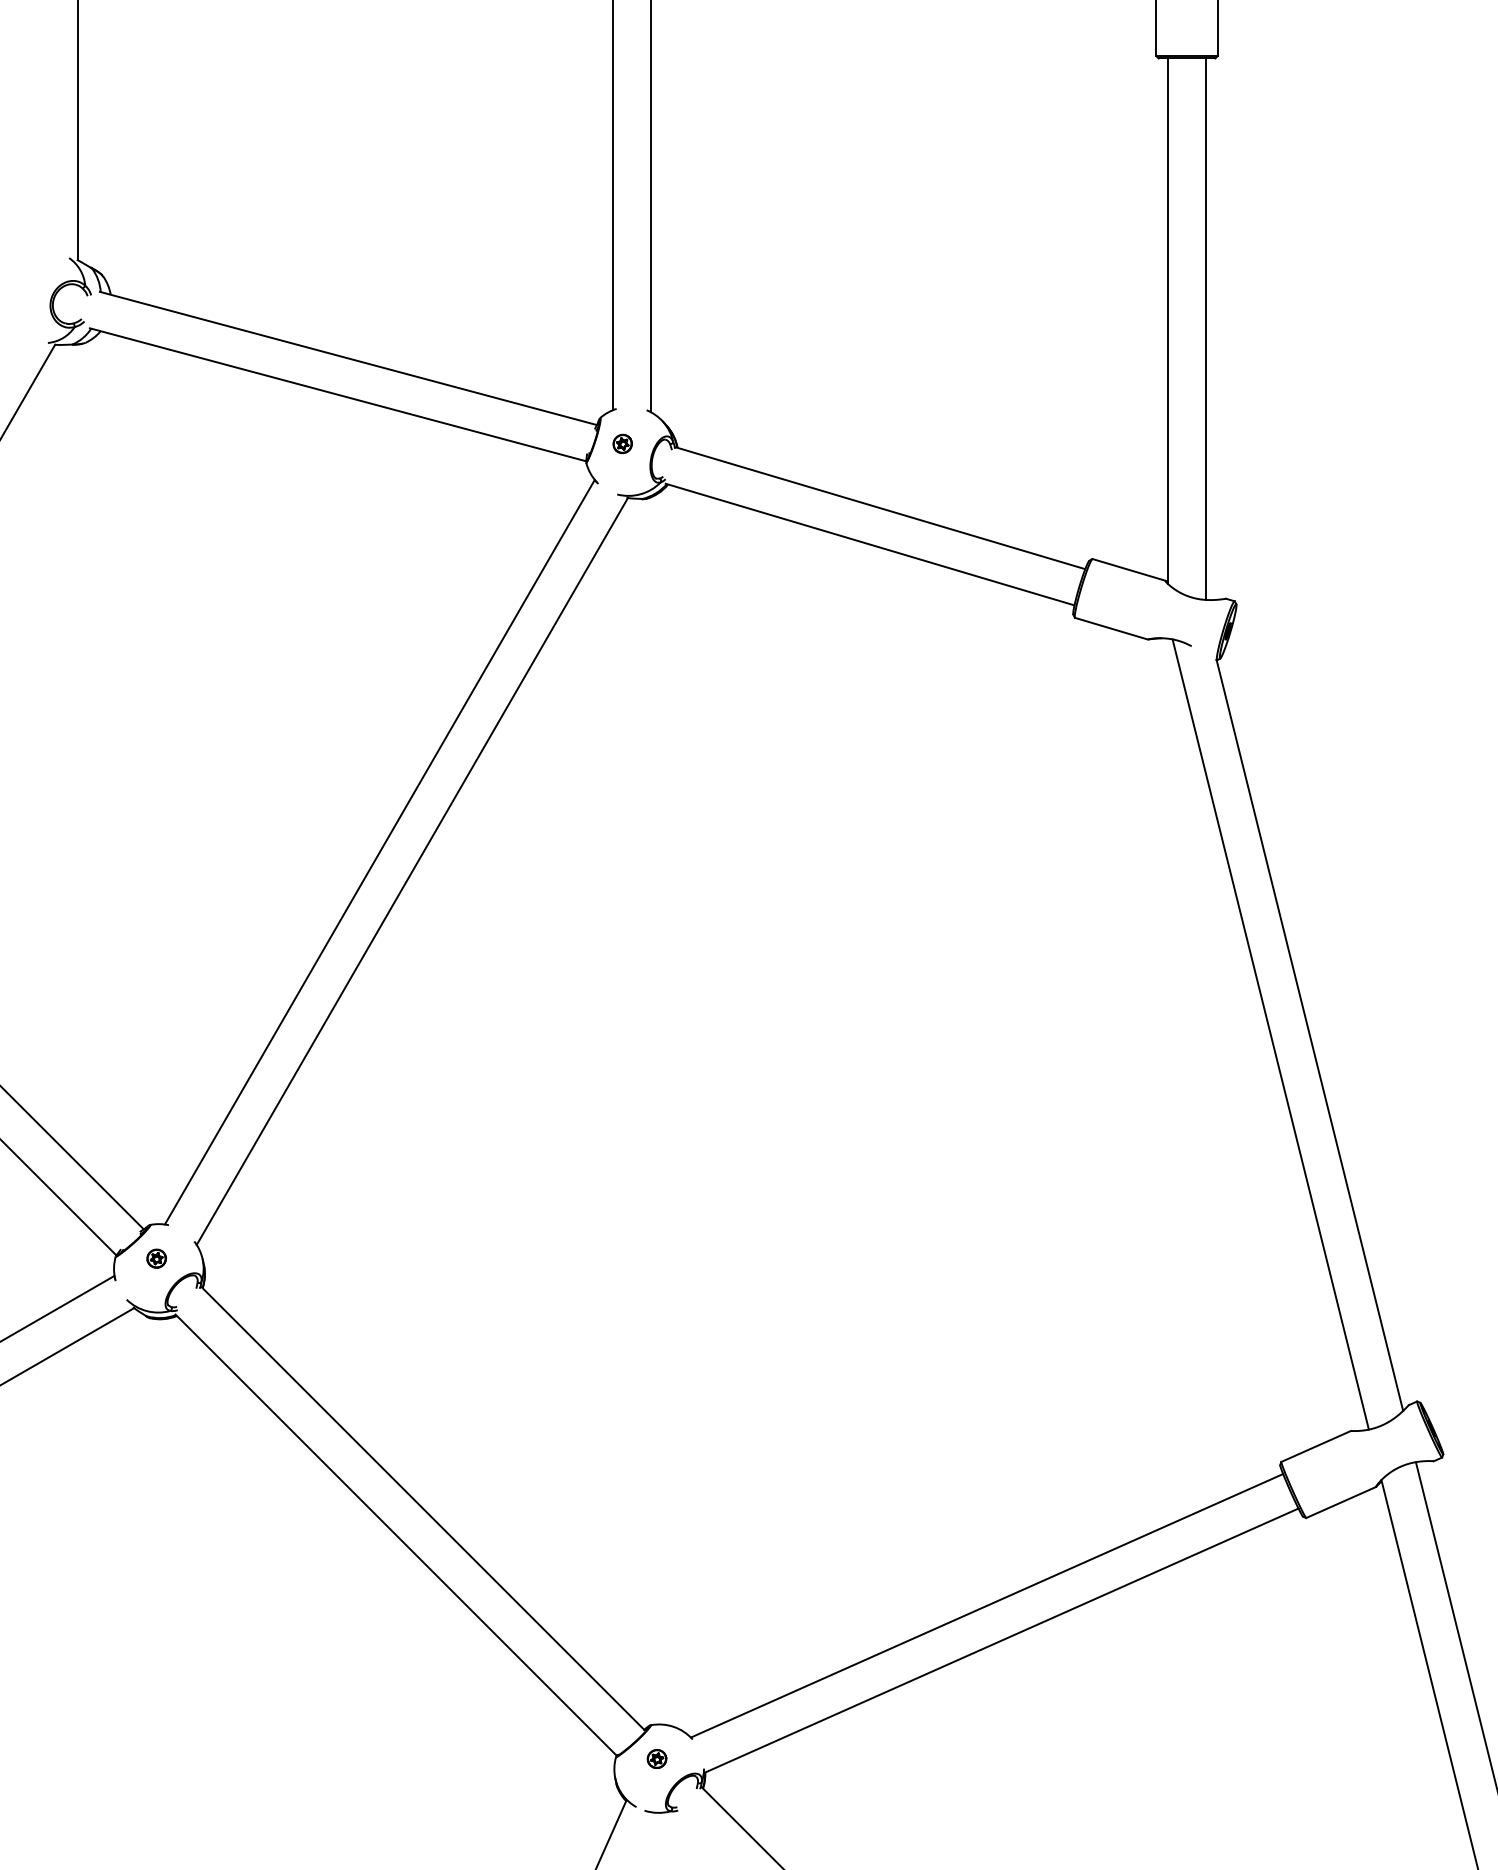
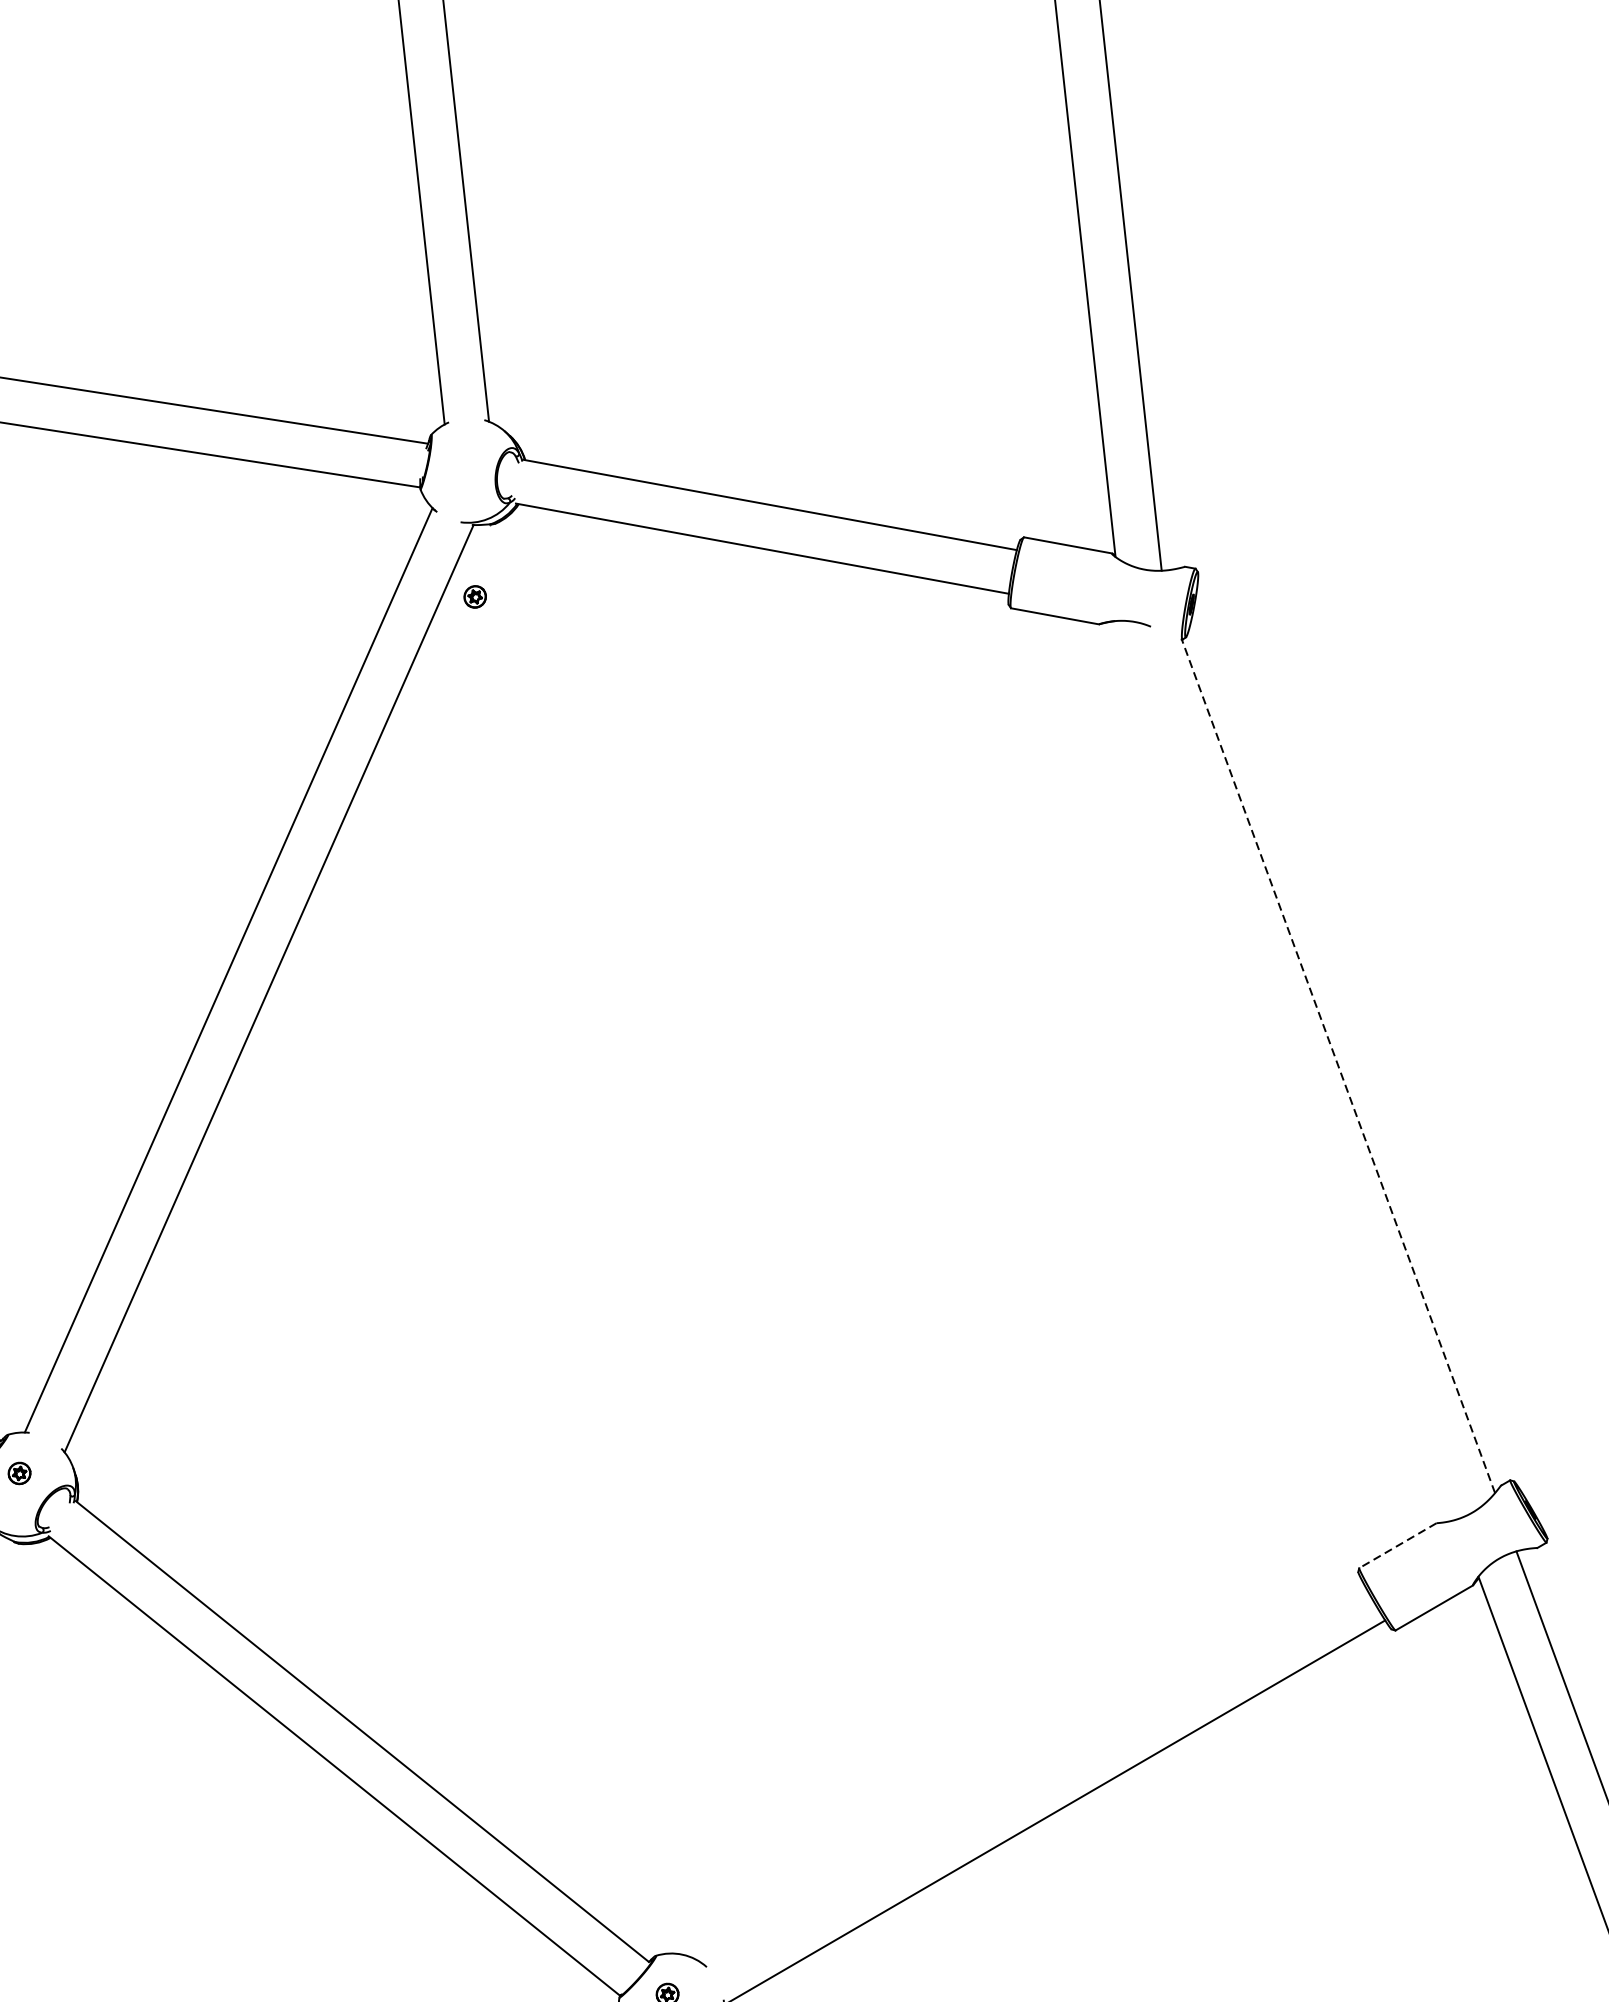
part: (622, 443) -> (474, 596), moved
line: (1270, 1034) -> (1292, 1070), removed
line: (1309, 1035) -> (1338, 1066), solid -> dashed
line: (1315, 1446) -> (1397, 1545), solid -> dashed
line: (986, 1605) -> (1033, 1773), removed

